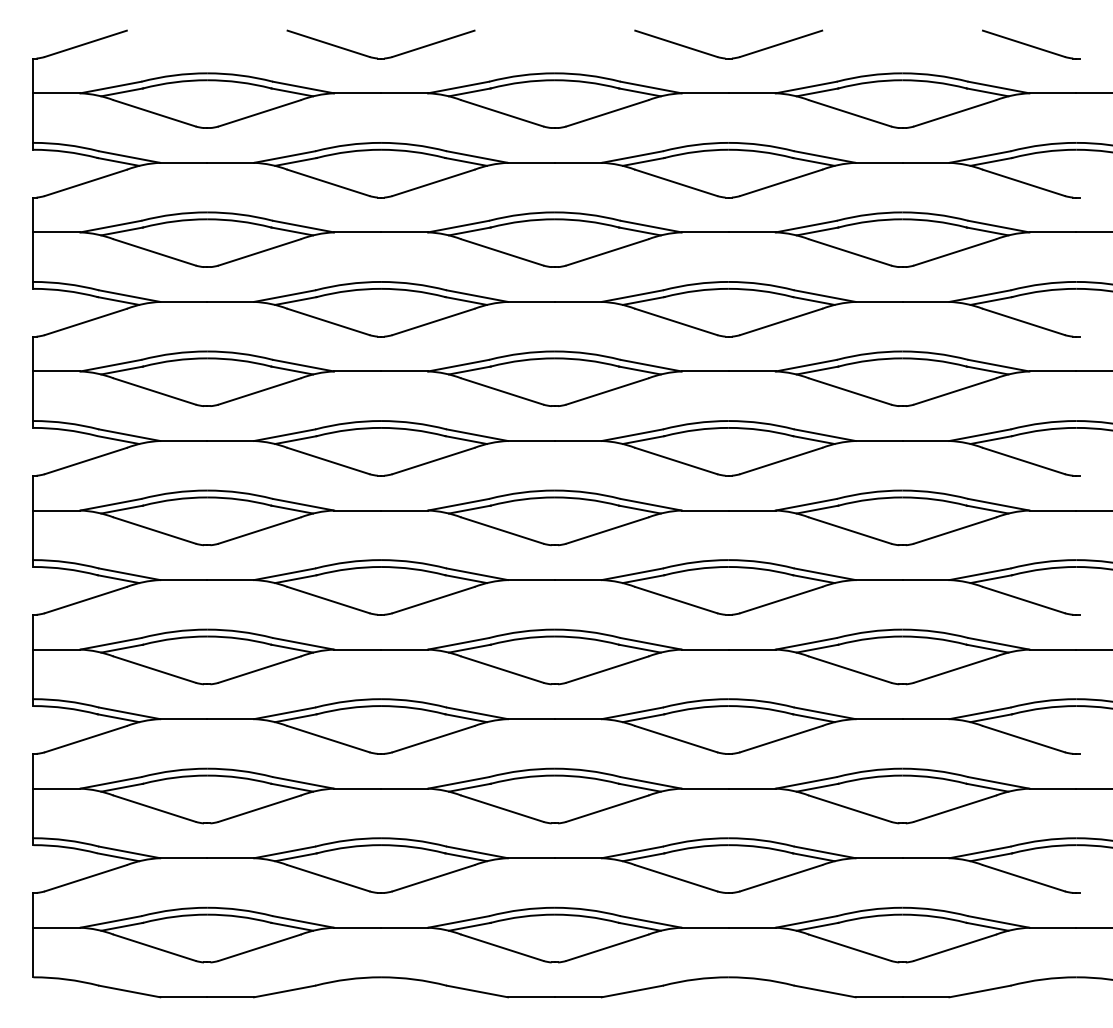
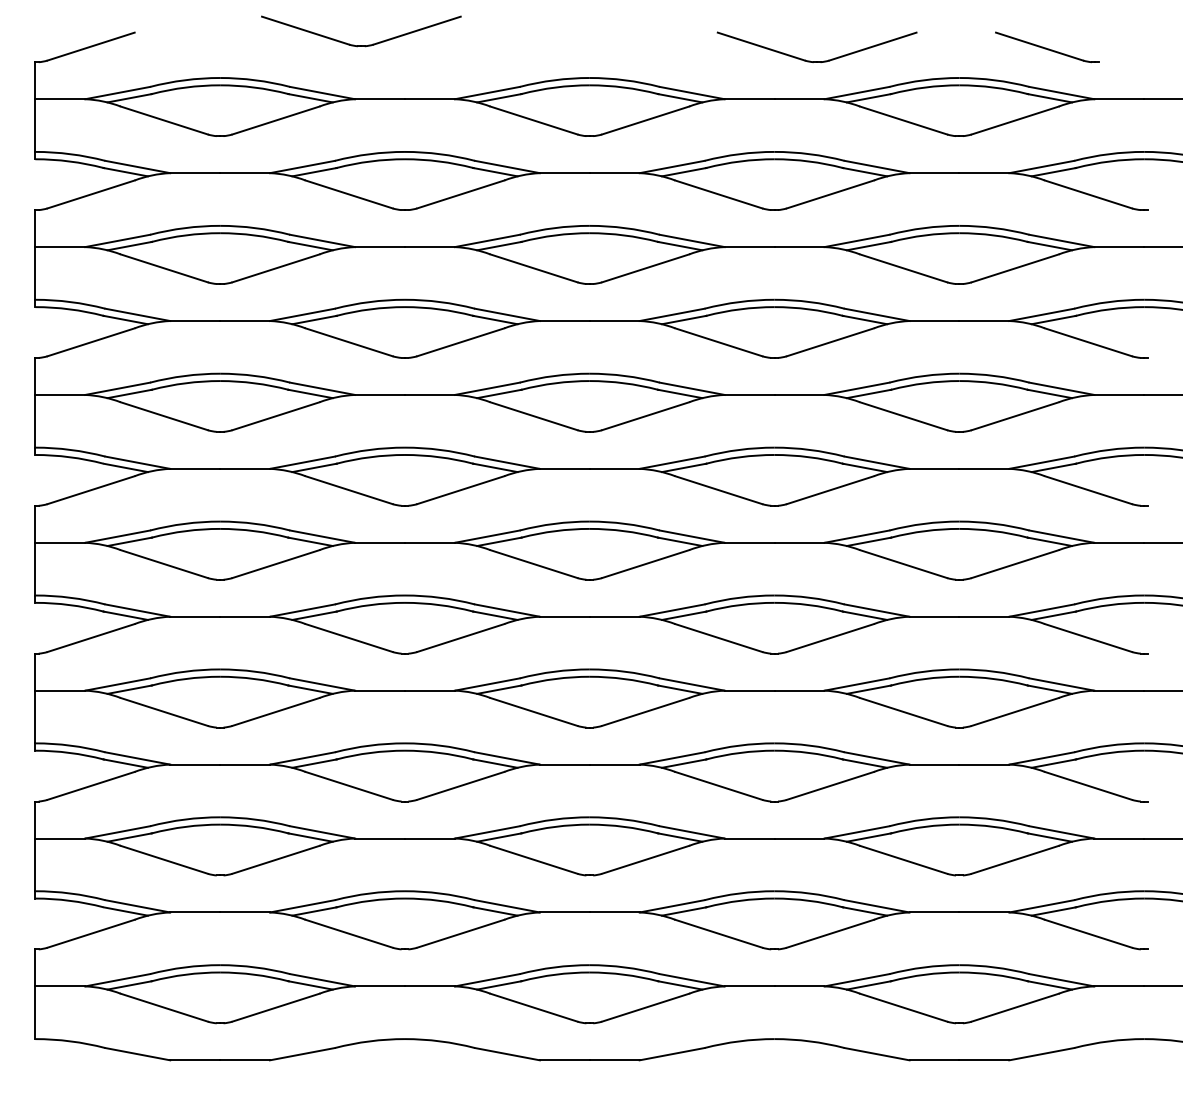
part: (1031, 44) -> (1047, 47), moved
part: (377, 57) -> (357, 45), moved
part: (725, 57) -> (813, 61), moved

